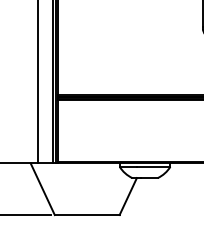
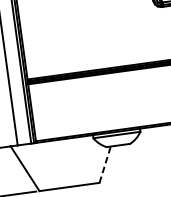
line: (128, 196) -> (105, 164), solid -> dashed

